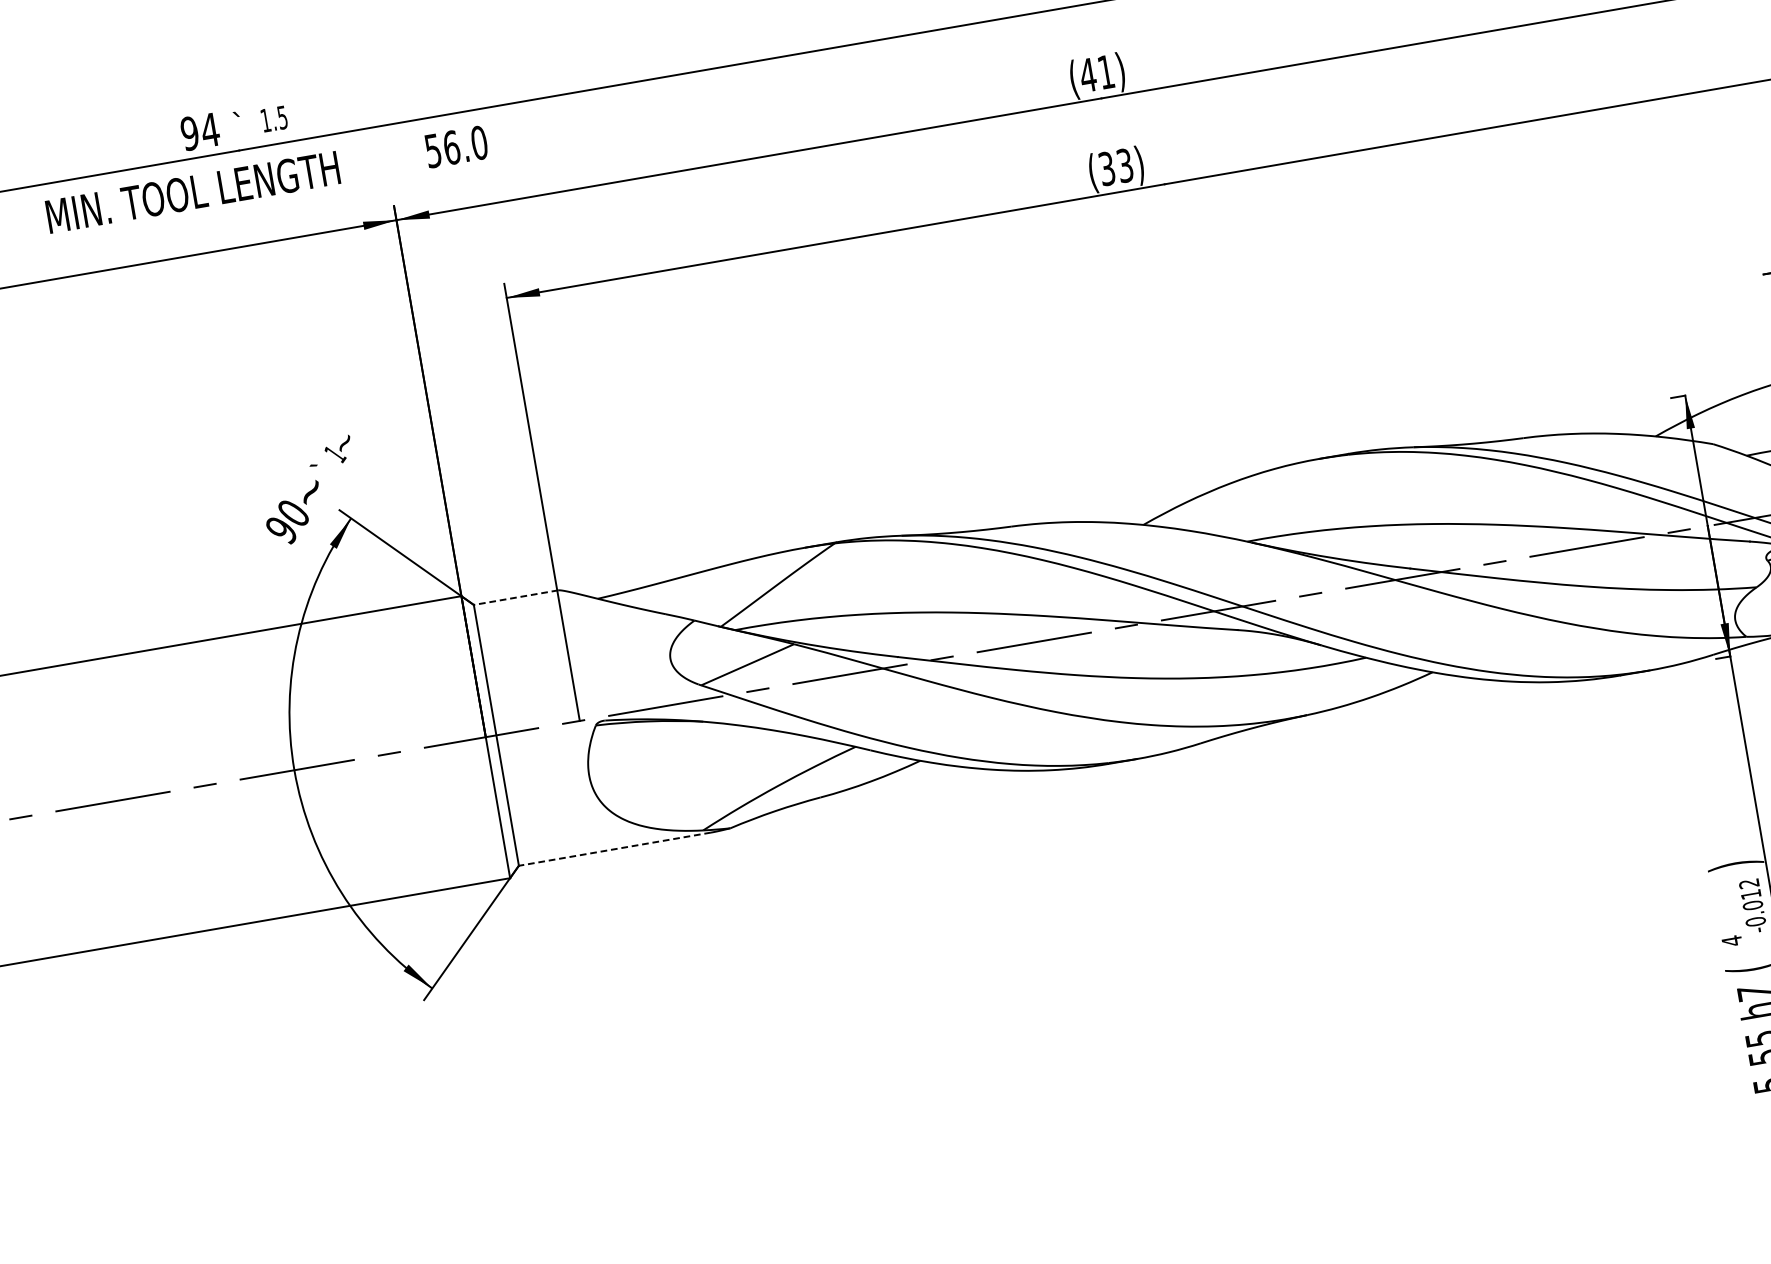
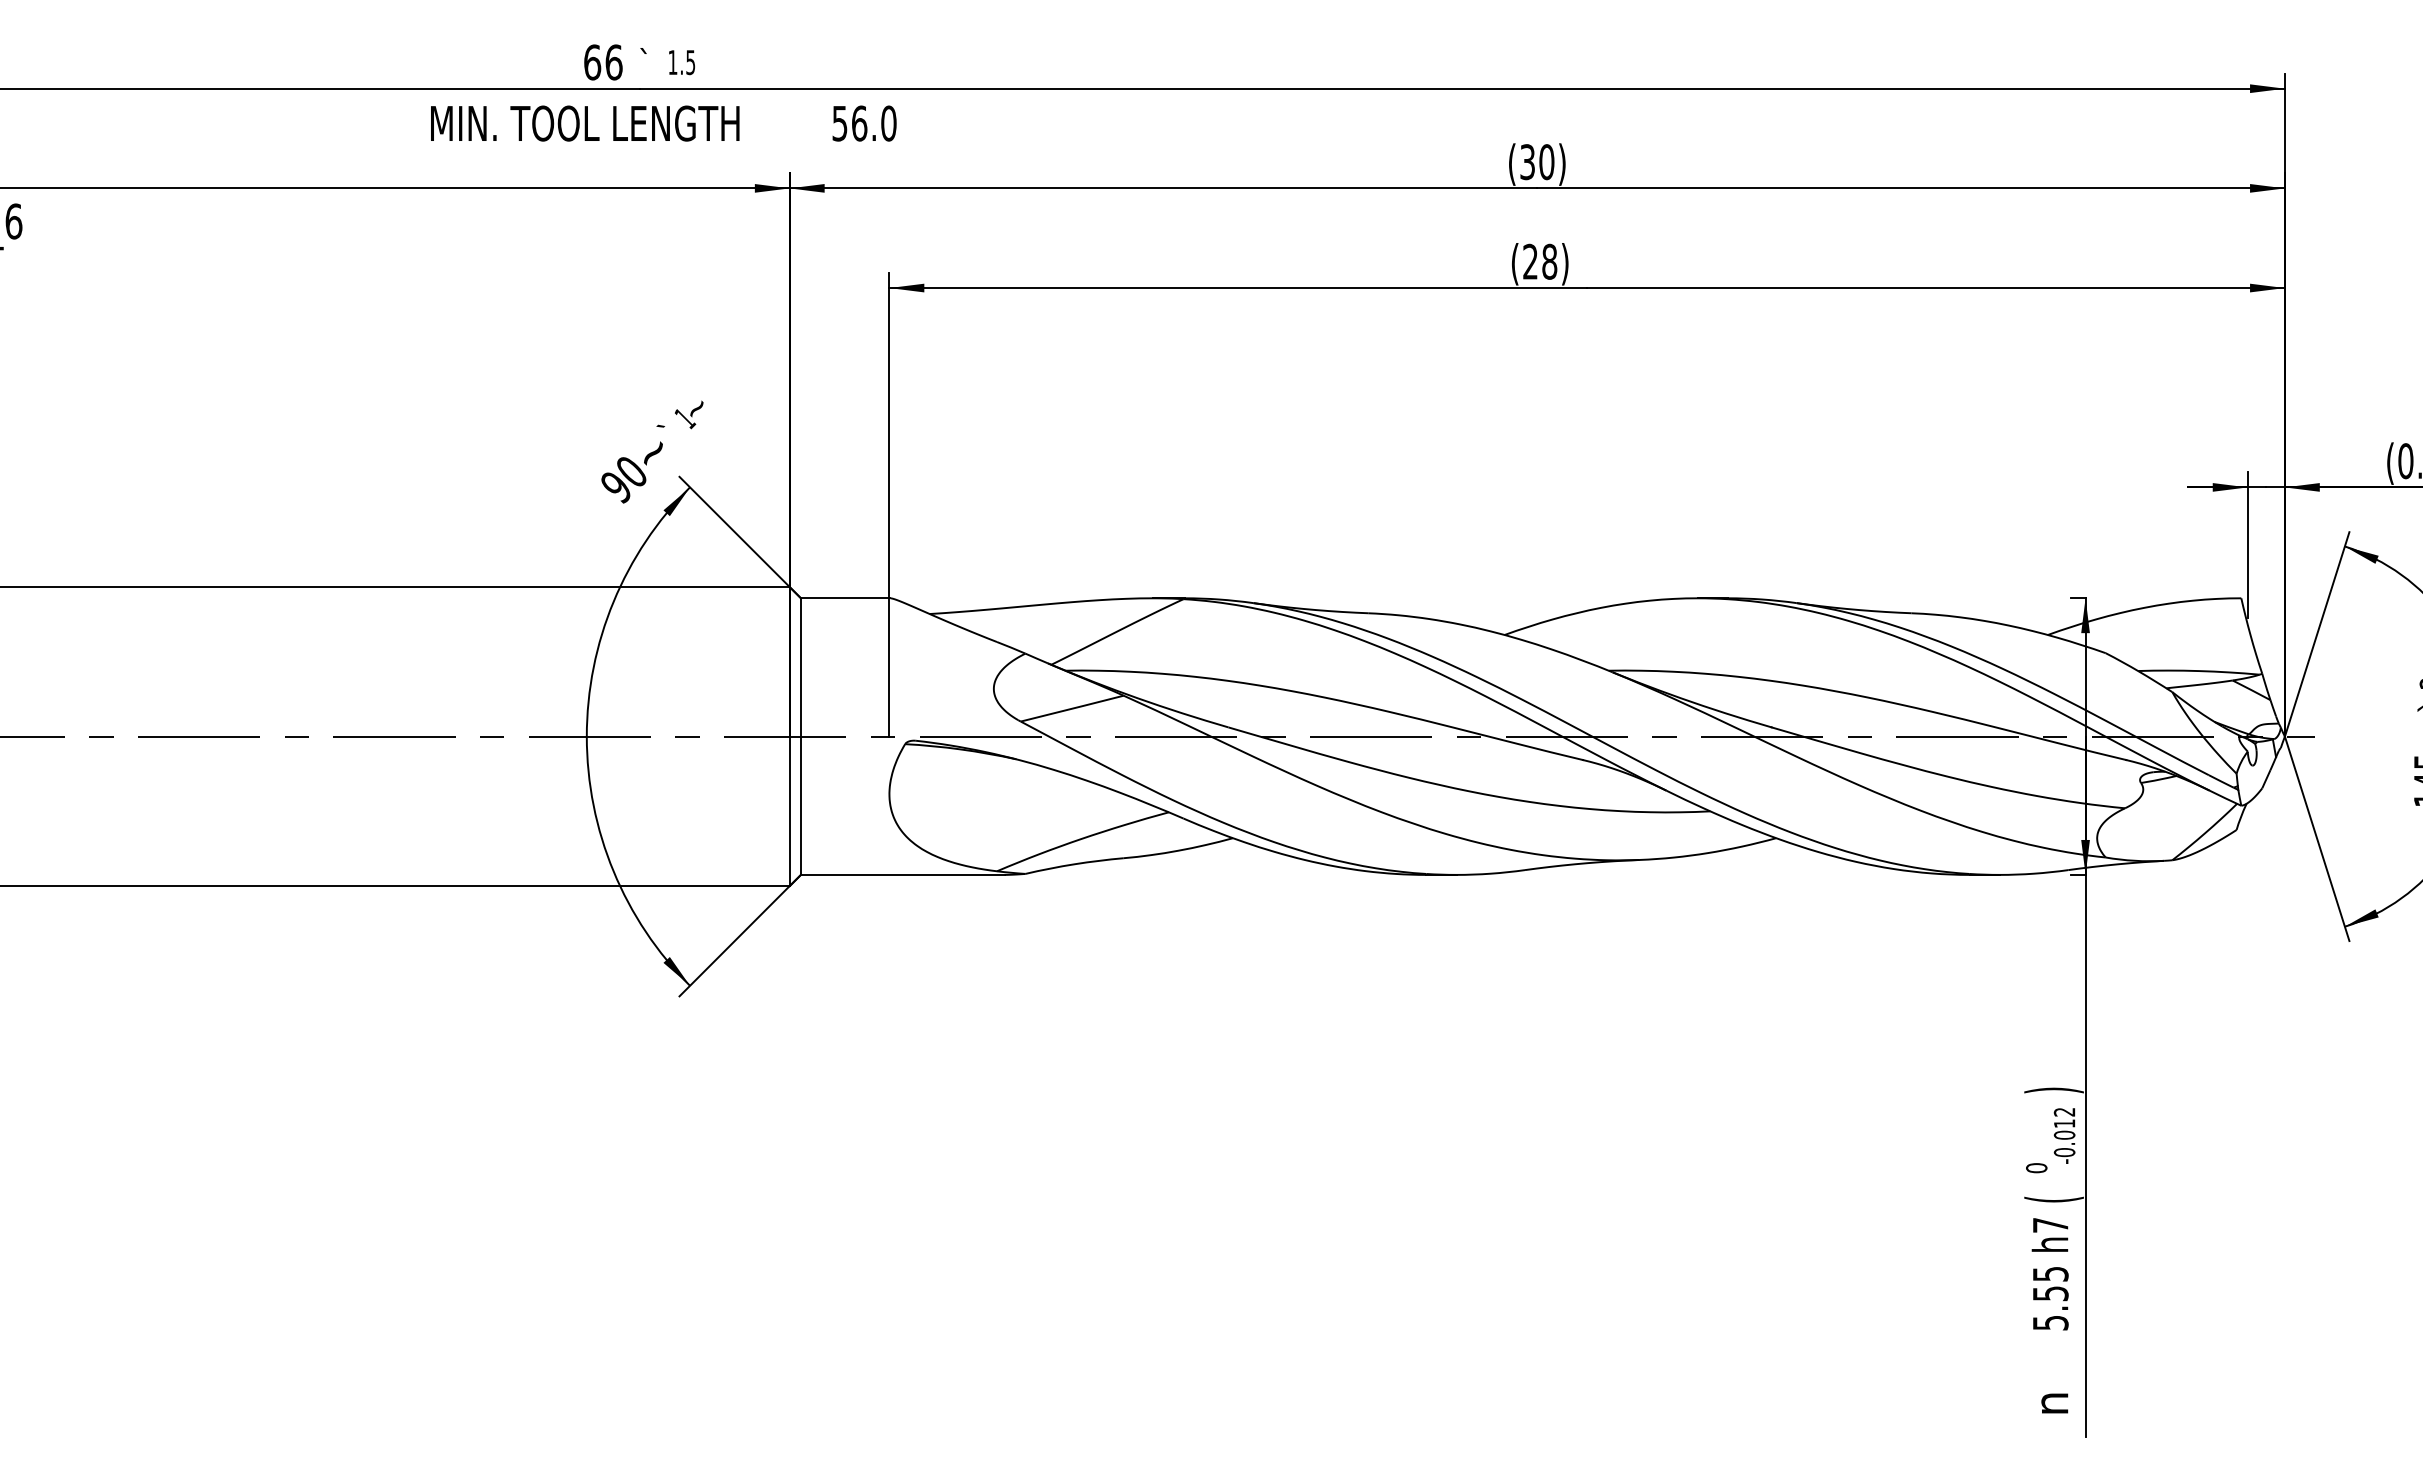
text: (1096, 74) -> (1536, 162), (41) -> (30)
text: (200, 131) -> (603, 62), 94 -> 66
text: (1116, 166) -> (1540, 261), (33) -> (28)
line: (515, 597) -> (845, 598), dashed -> solid
line: (614, 848) -> (902, 874), dashed -> solid
text: (1731, 940) -> (2036, 1167), 4 -> 0

